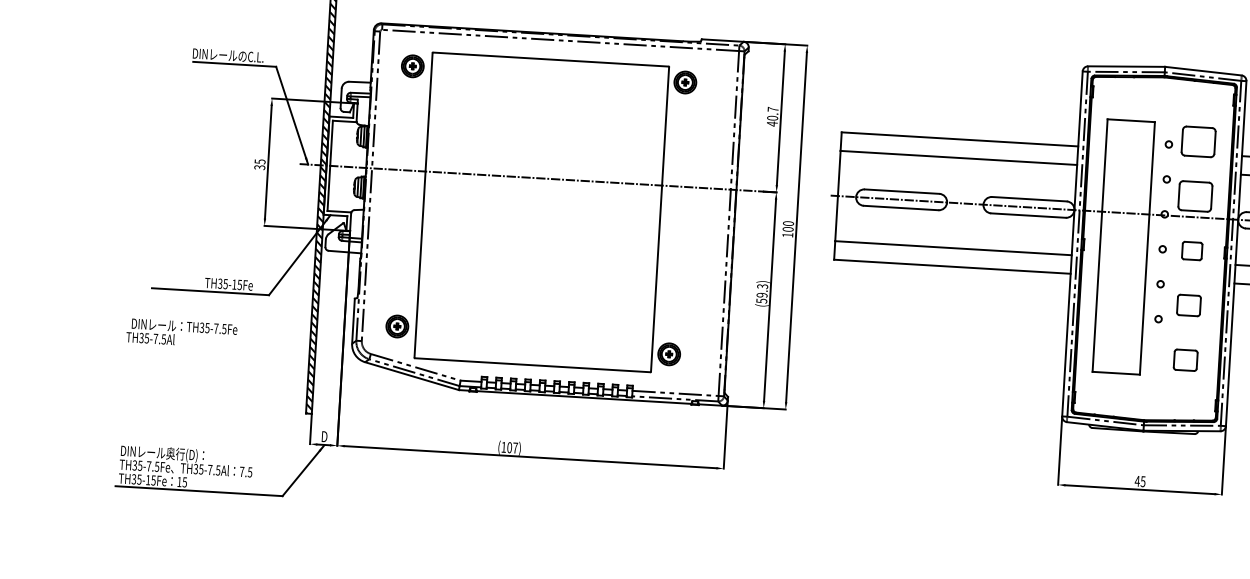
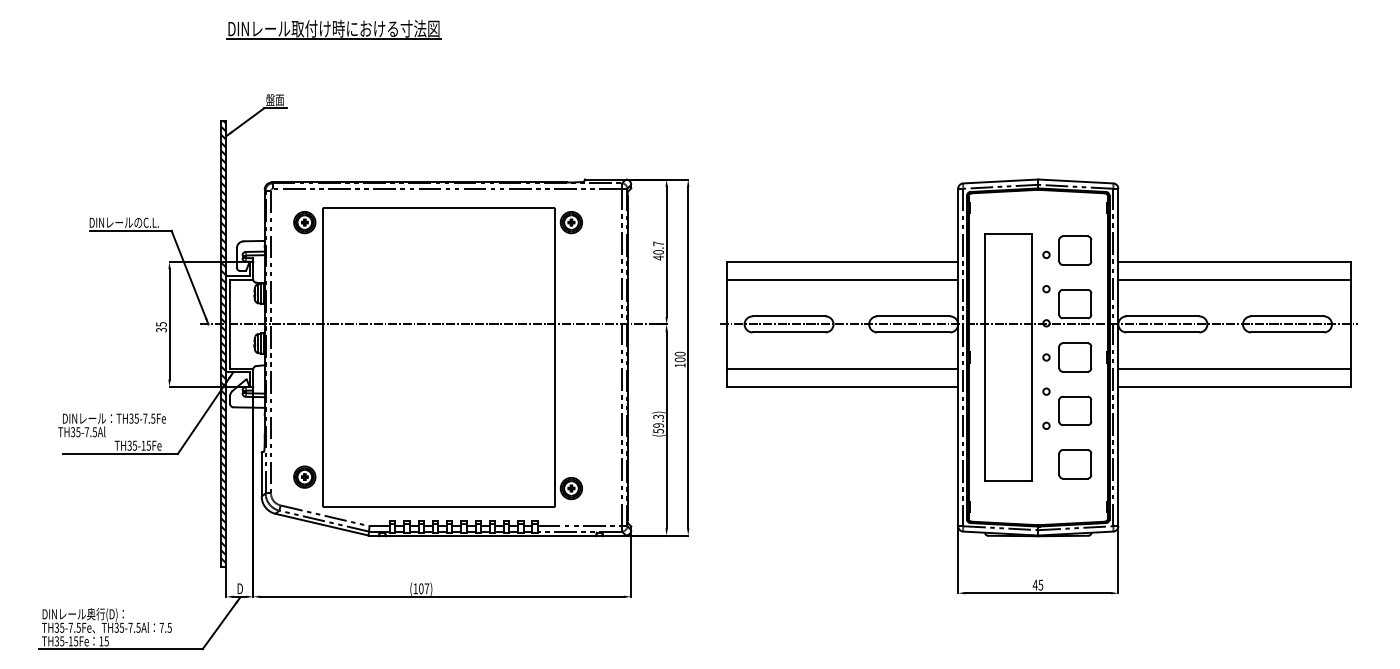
part: (1192, 251) -> (1075, 357), size x1.67
part: (1189, 305) -> (1075, 410), size x1.43
text: (181, 333) -> (111, 425), moved
part: (1185, 360) -> (1075, 464), size x1.43

